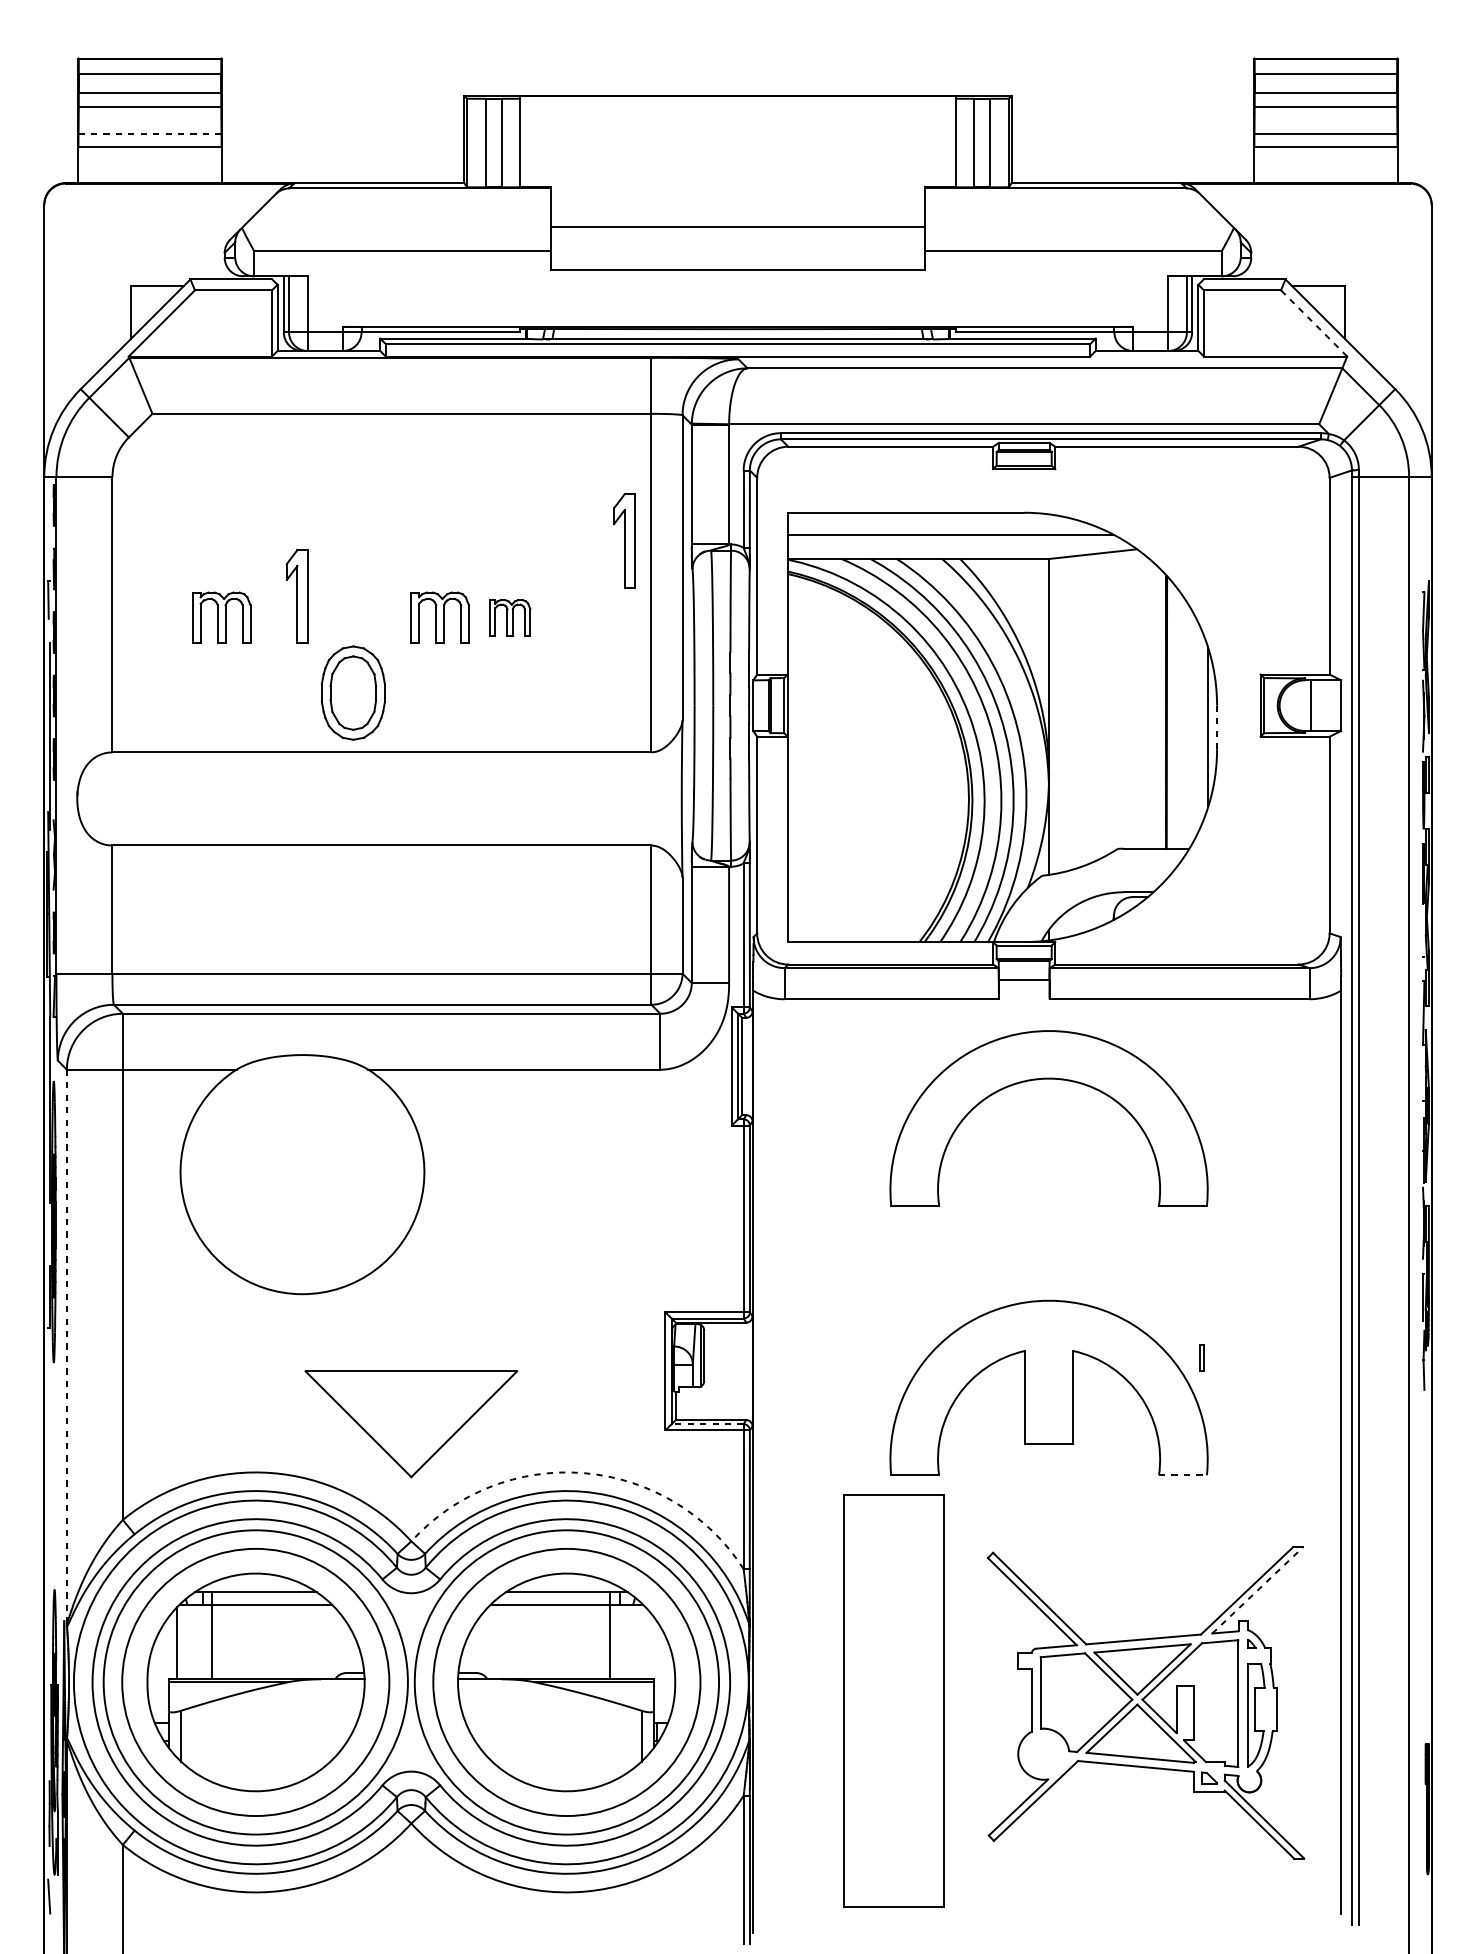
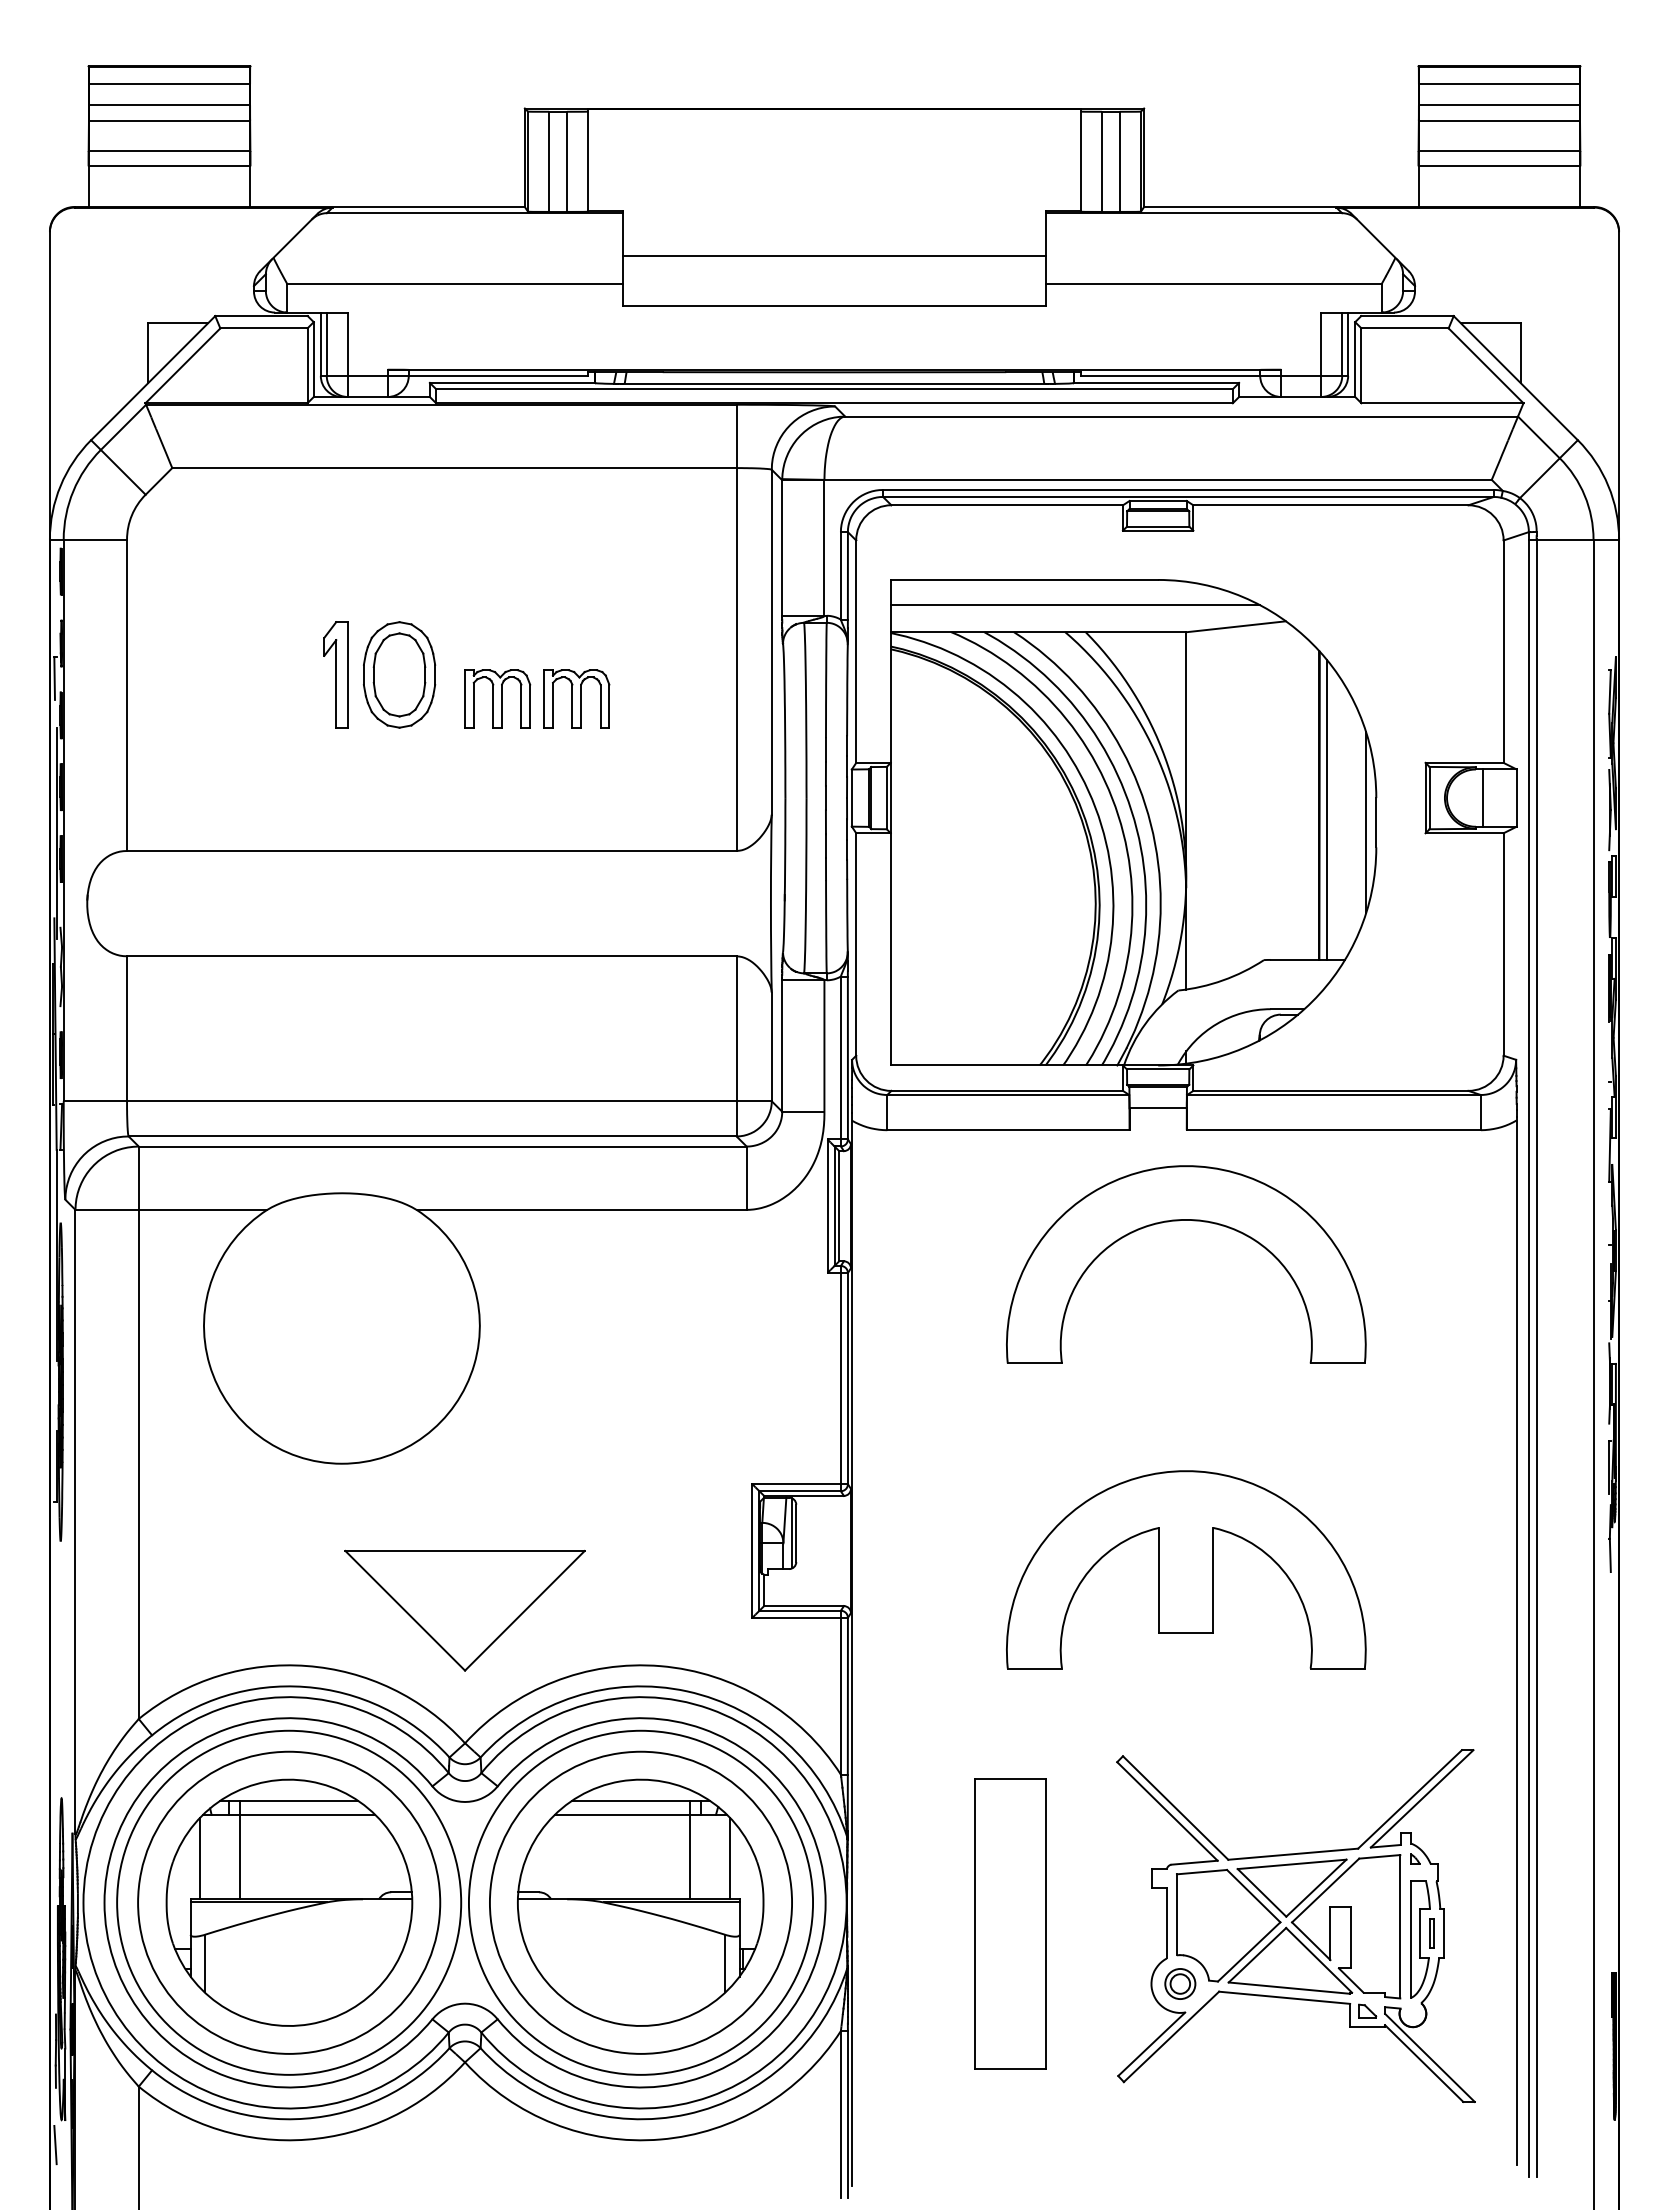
line: (150, 133) -> (169, 151), dashed -> solid
line: (1314, 323) -> (1486, 365), dashed -> solid
part: (623, 540) -> (705, 611), removed
part: (221, 617) -> (250, 698), removed
part: (509, 617) -> (576, 698), size x1.43
part: (353, 692) -> (399, 674), moved
line: (1173, 715) -> (1327, 809), added
line: (1217, 727) -> (1376, 822), dashed -> solid
line: (66, 1345) -> (75, 1521), dashed -> solid
part: (1201, 1358) -> (1431, 1933), moved
line: (707, 1423) -> (800, 1610), dashed -> solid
arc: (584, 1473) -> (660, 1666), dashed -> solid
line: (1183, 1475) -> (1338, 1668), dashed -> solid
line: (1257, 1590) -> (1422, 1798), dashed -> solid
line: (646, 1643) -> (730, 1858), added
part: (893, 1700) -> (1010, 1923), size x0.62
part: (1043, 1753) -> (1180, 1983), added

